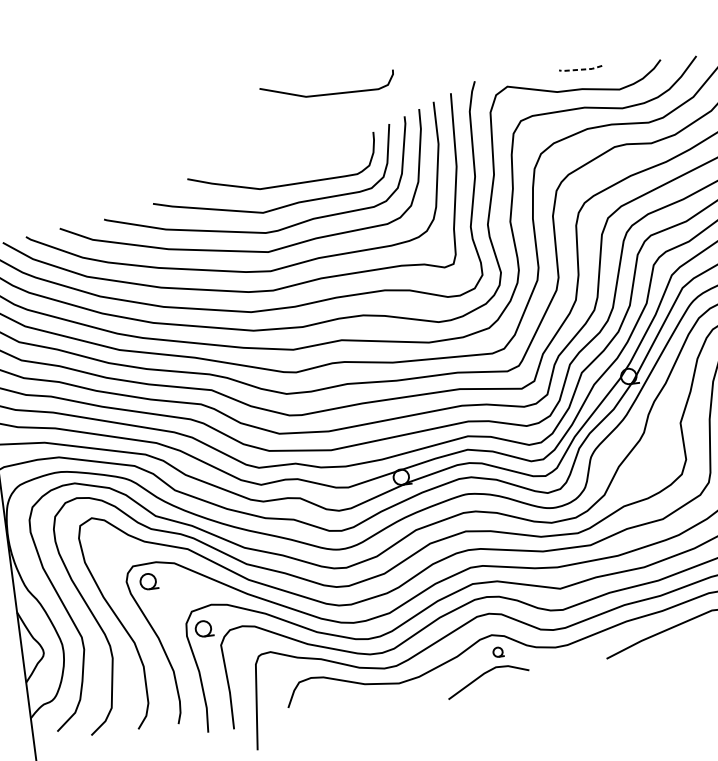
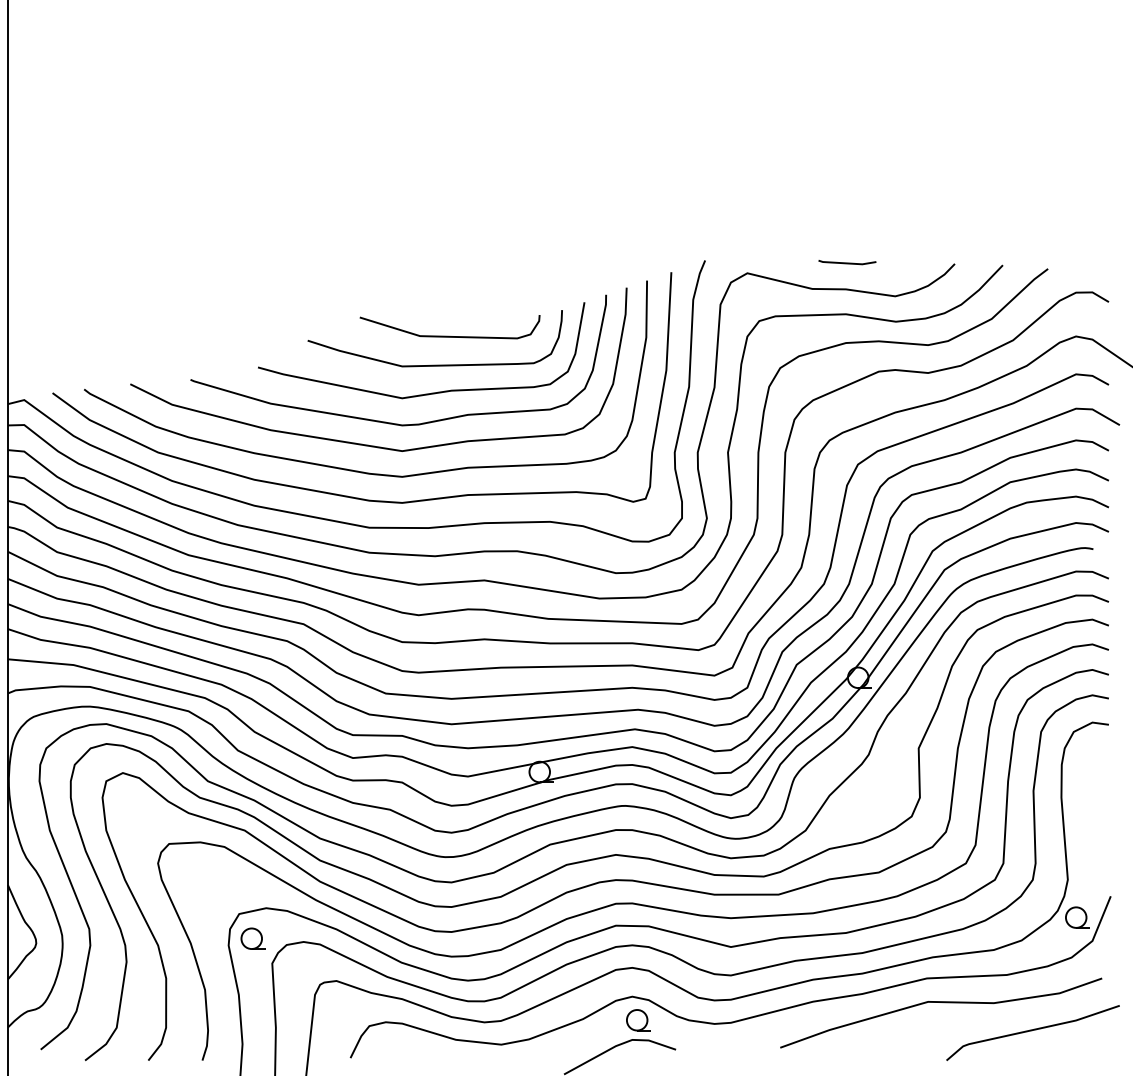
line: (580, 69) -> (847, 263), dashed -> solid
curve: (327, 93) -> (449, 335), moved
part: (148, 581) -> (187, 866), removed
part: (498, 652) -> (638, 1020), size x1.67

